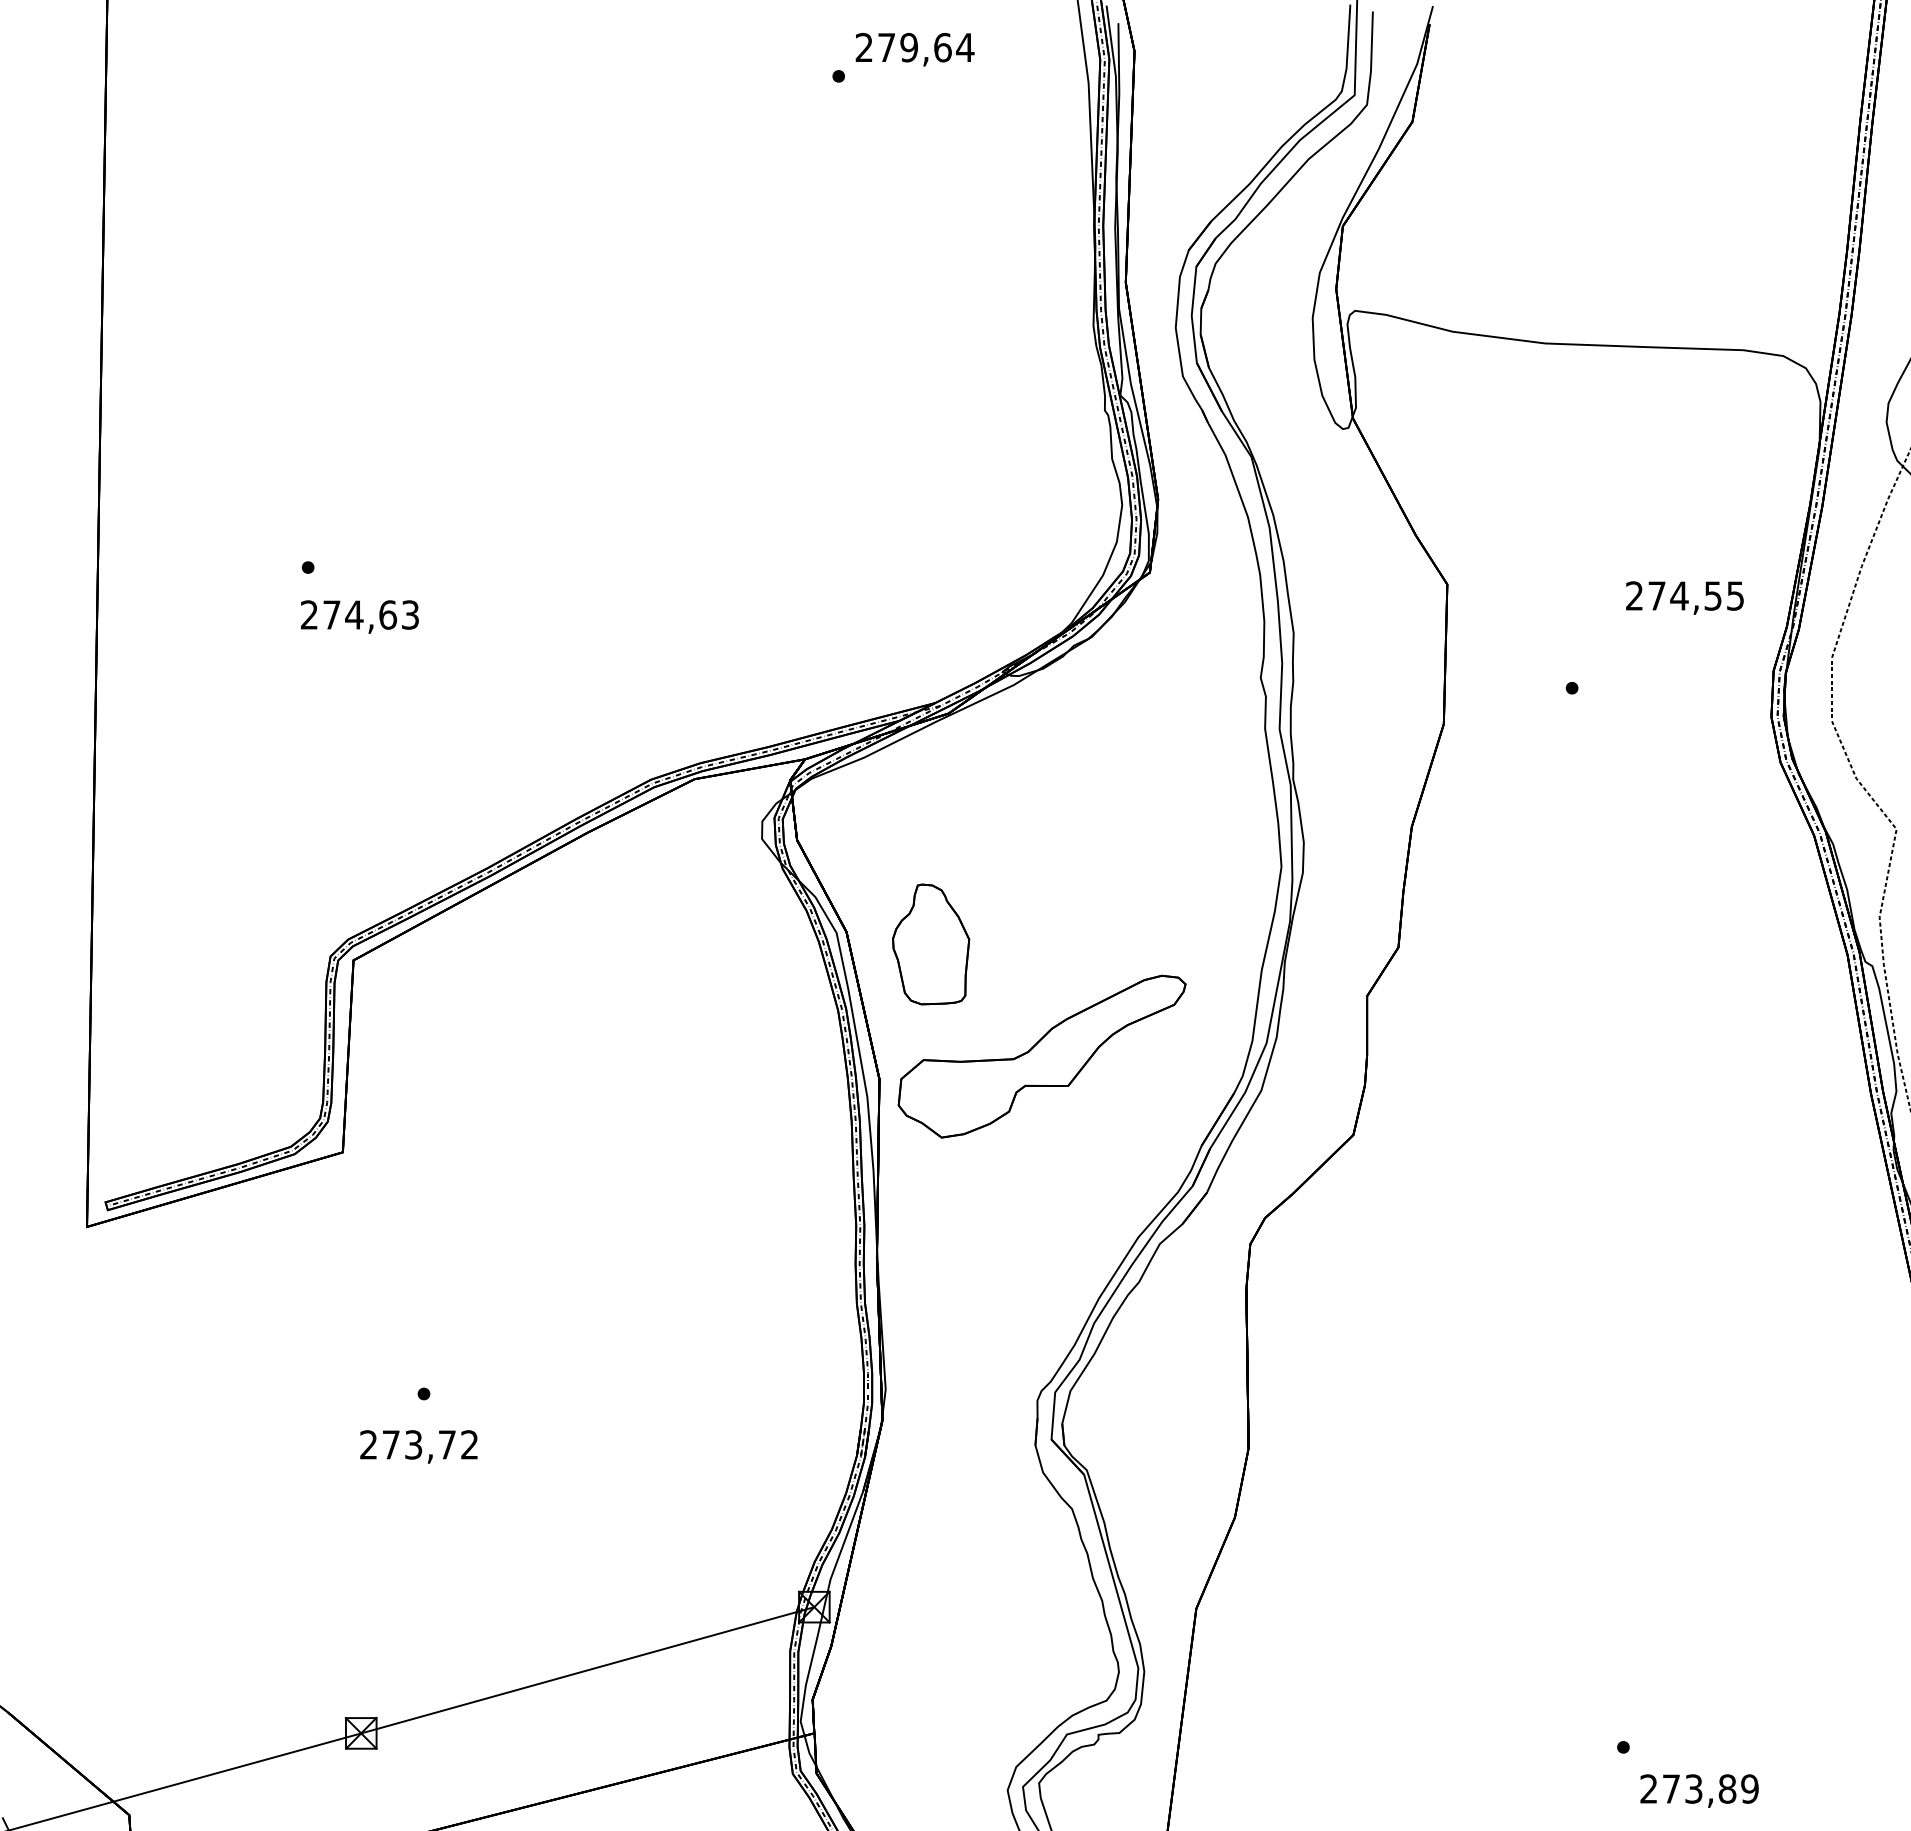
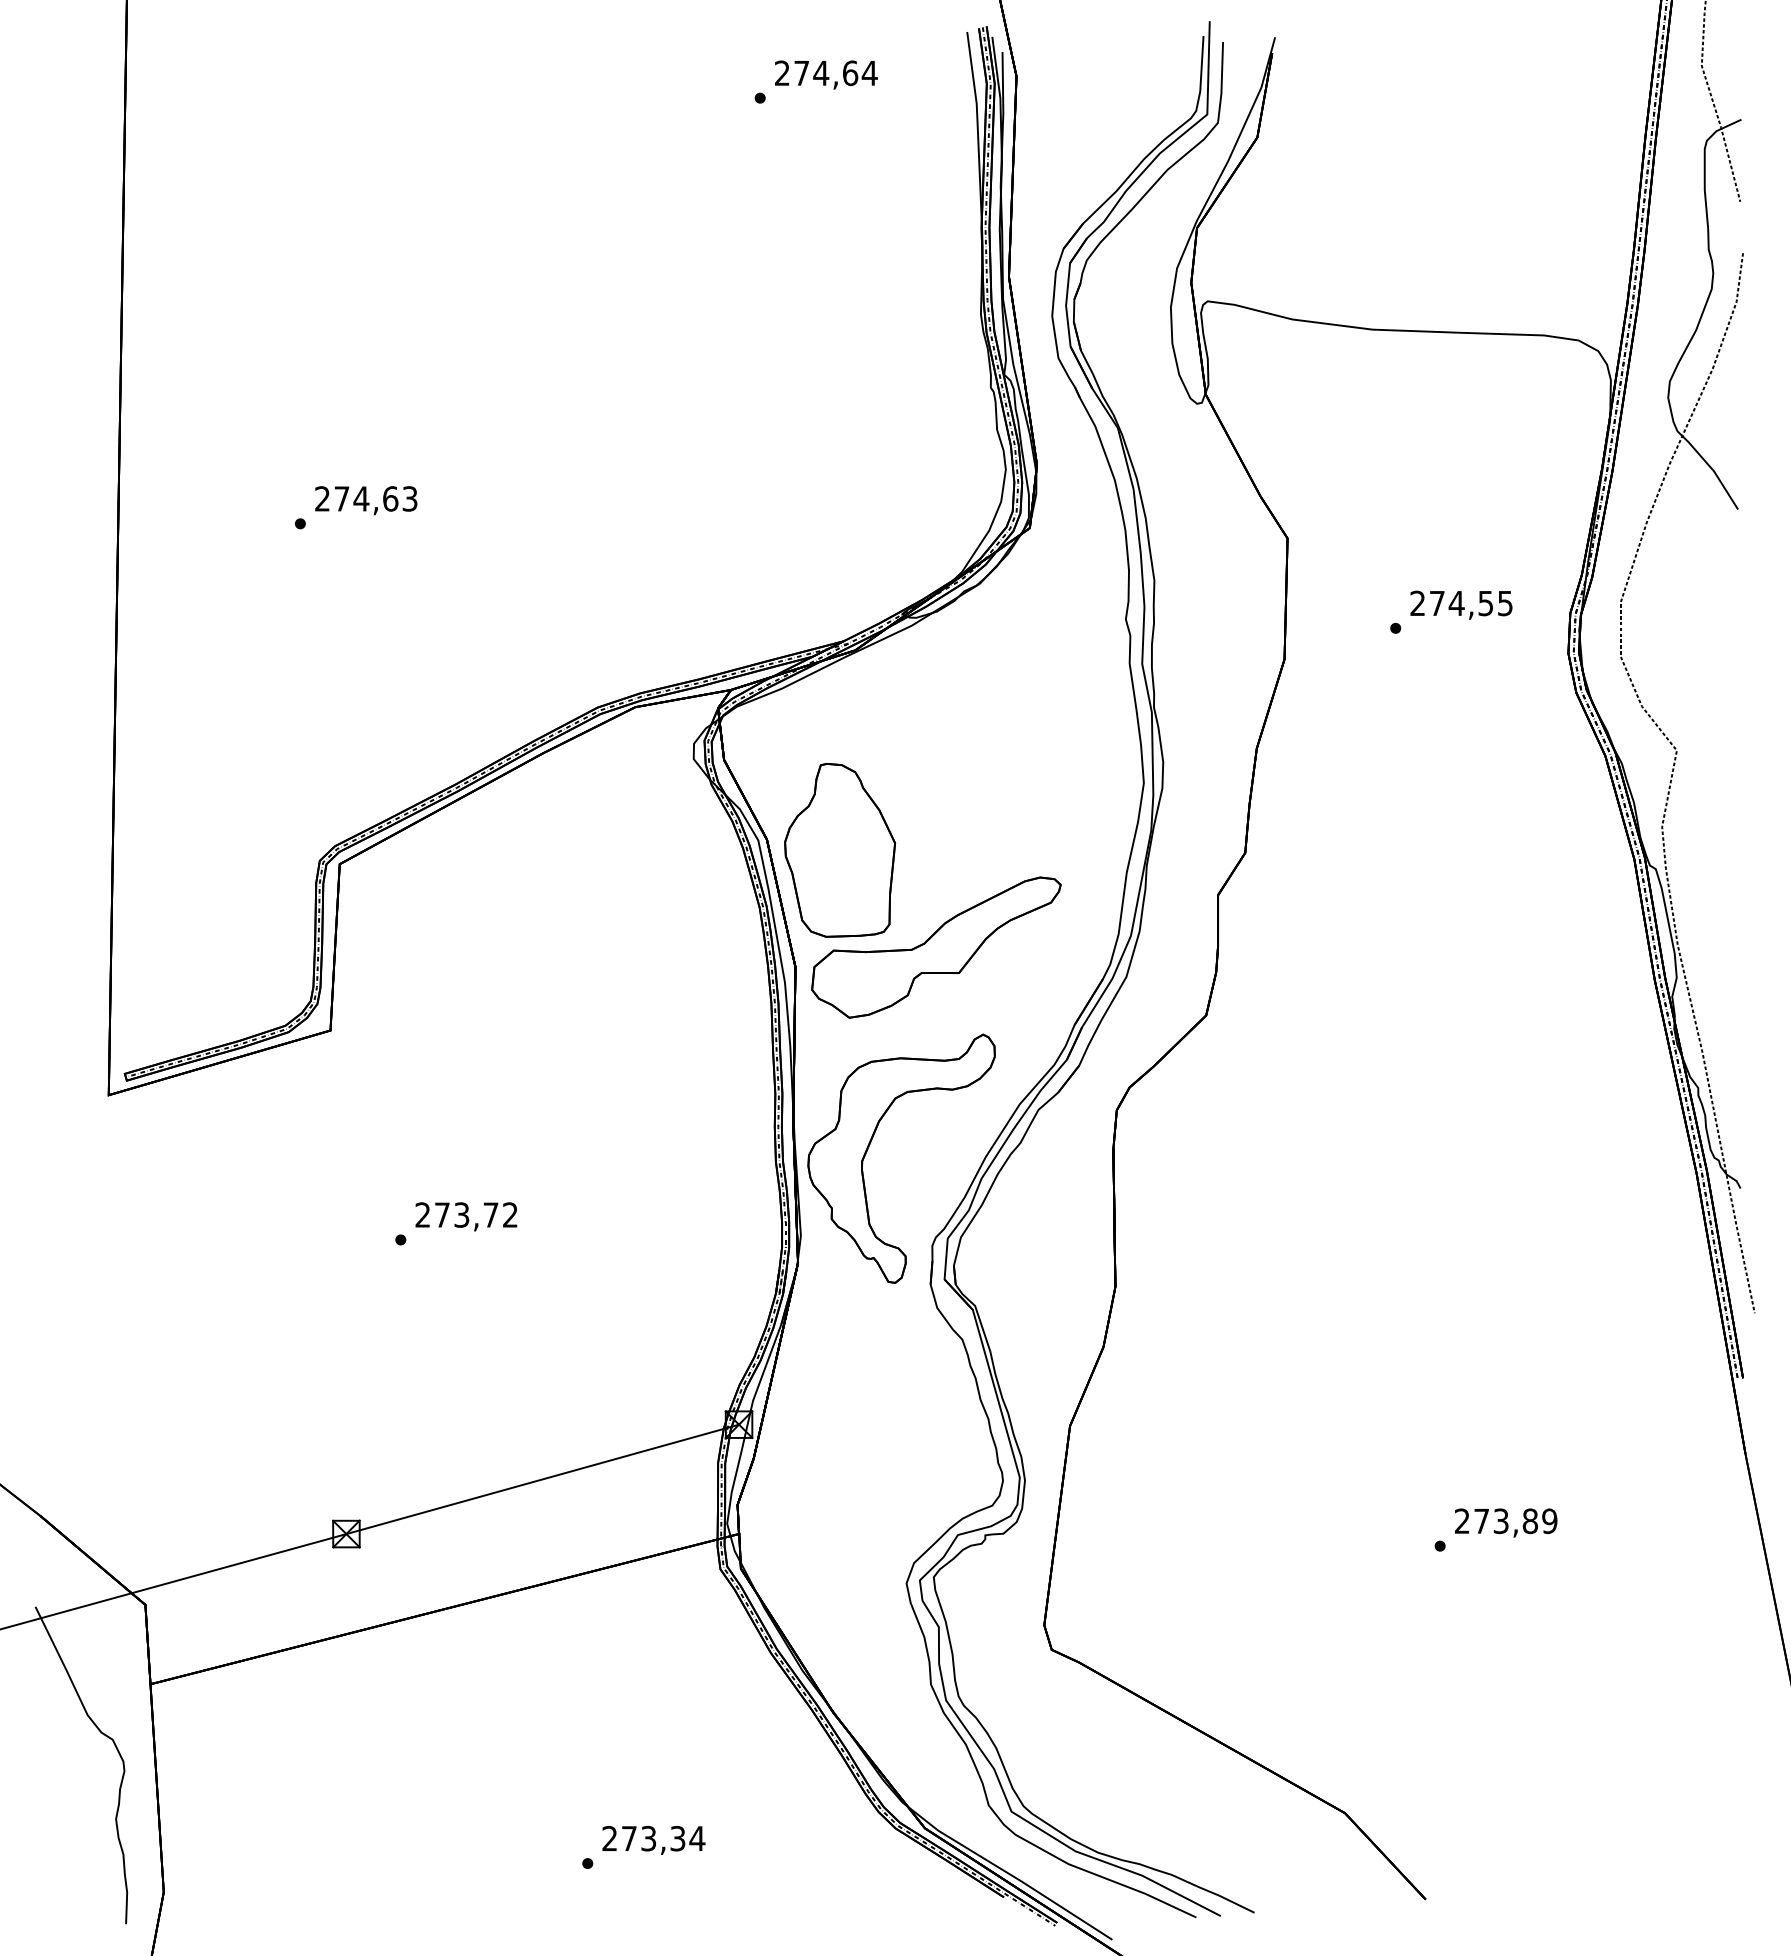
text: (909, 47) -> (821, 73), 279,64 -> 274,64
text: (1684, 597) -> (1461, 604), moved
text: (360, 616) -> (366, 500), moved
part: (931, 944) -> (840, 850), size x1.67
part: (964, 1287) -> (869, 1147), added
text: (419, 1446) -> (466, 1216), moved
text: (1699, 1790) -> (1506, 1522), moved

